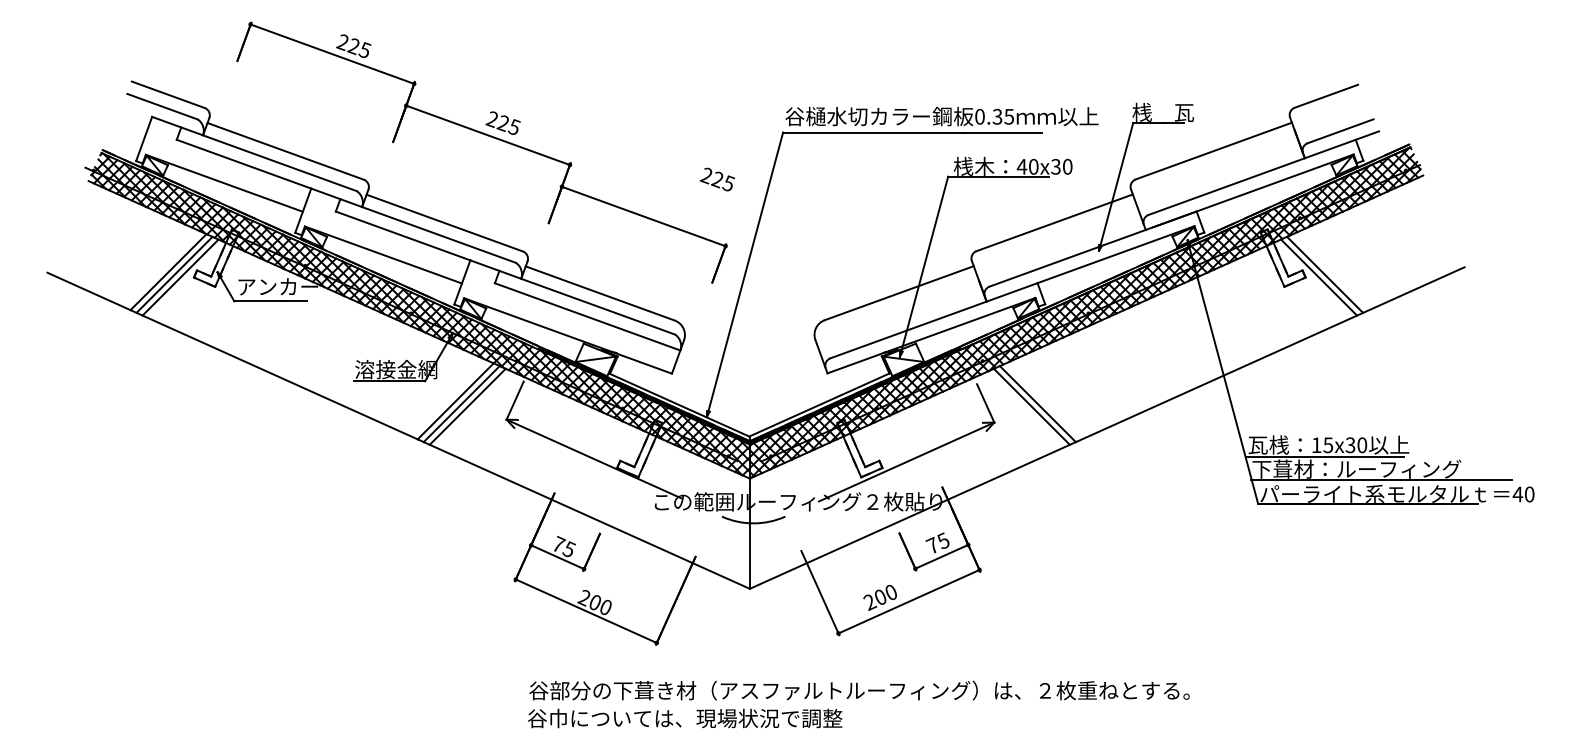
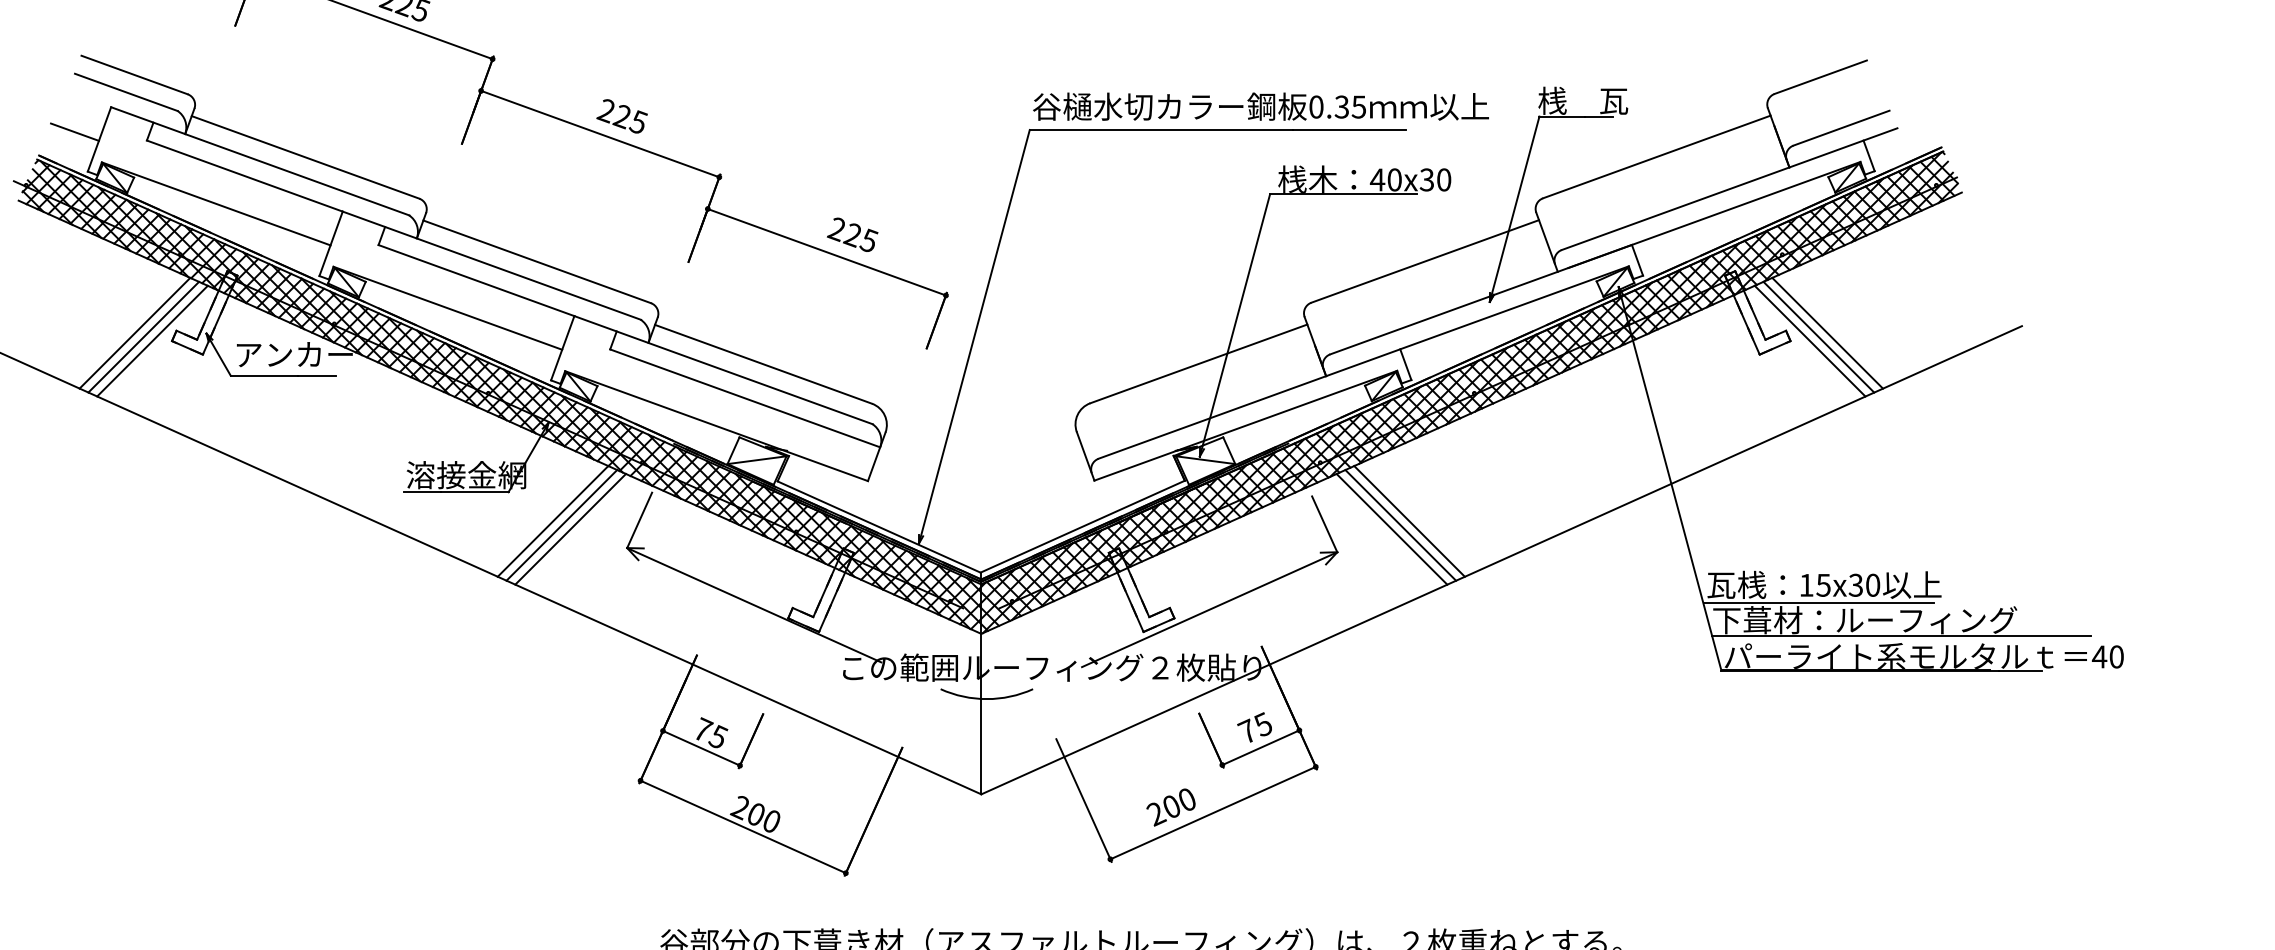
line: (126, 134) -> (73, 132), added
text: (716, 179) -> (851, 234), moved
line: (1331, 272) -> (1828, 333), added
line: (1043, 401) -> (1408, 521), added

